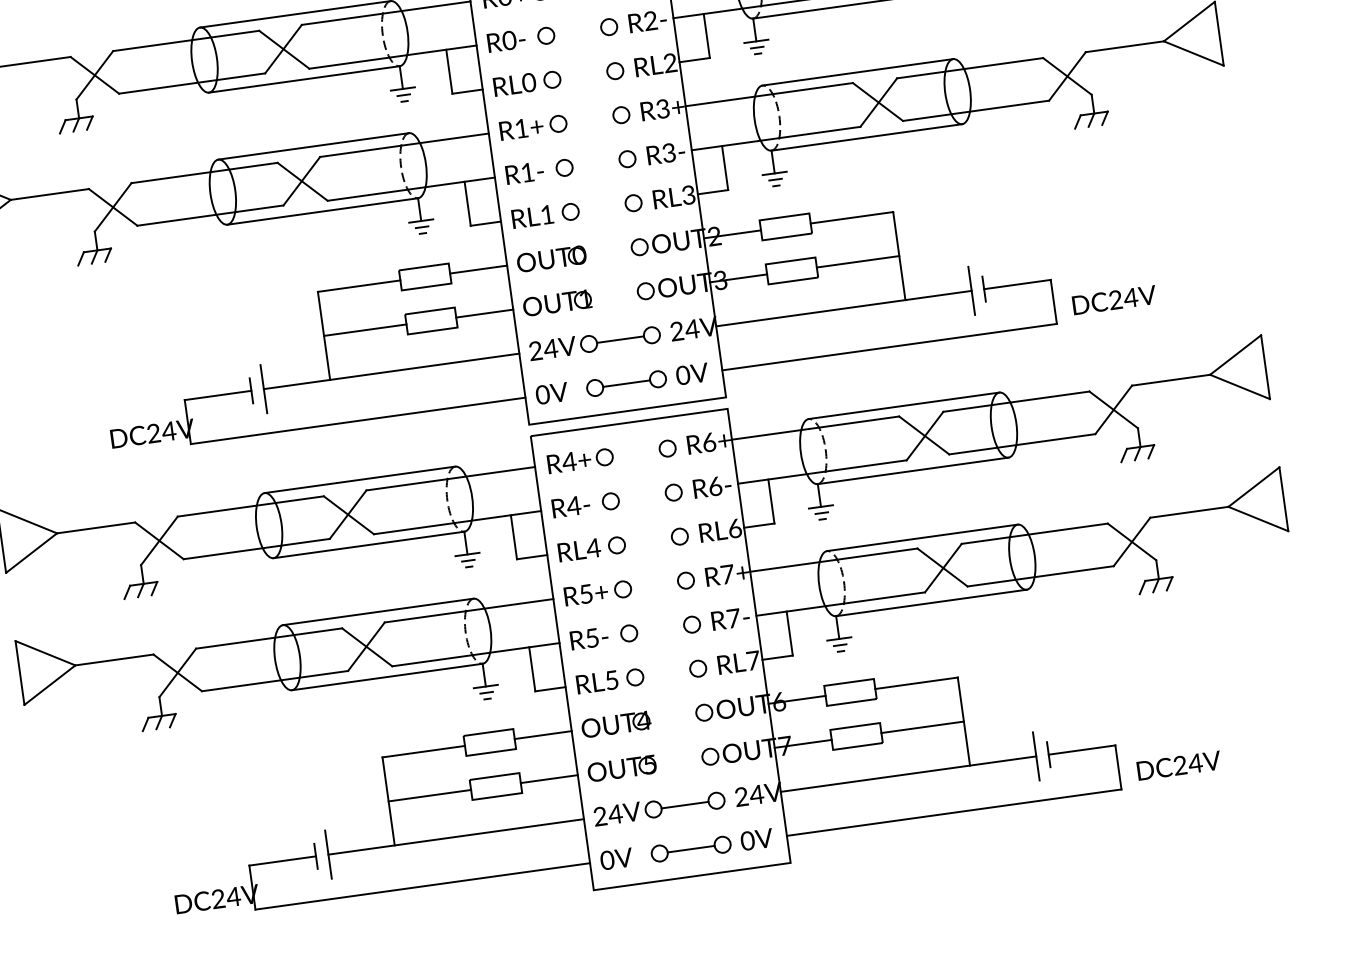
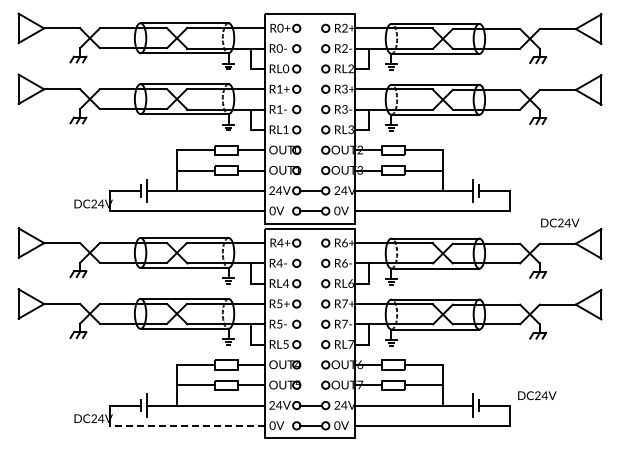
text: (1114, 298) -> (560, 222), moved
text: (1179, 765) -> (537, 395), moved
line: (420, 885) -> (186, 425), solid -> dashed

